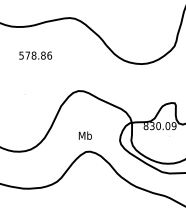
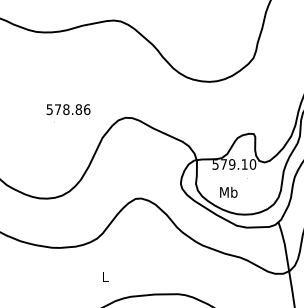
text: (35, 55) -> (68, 109), moved
text: (159, 126) -> (233, 164), 830.09 -> 579.10
text: (85, 135) -> (228, 191), moved

